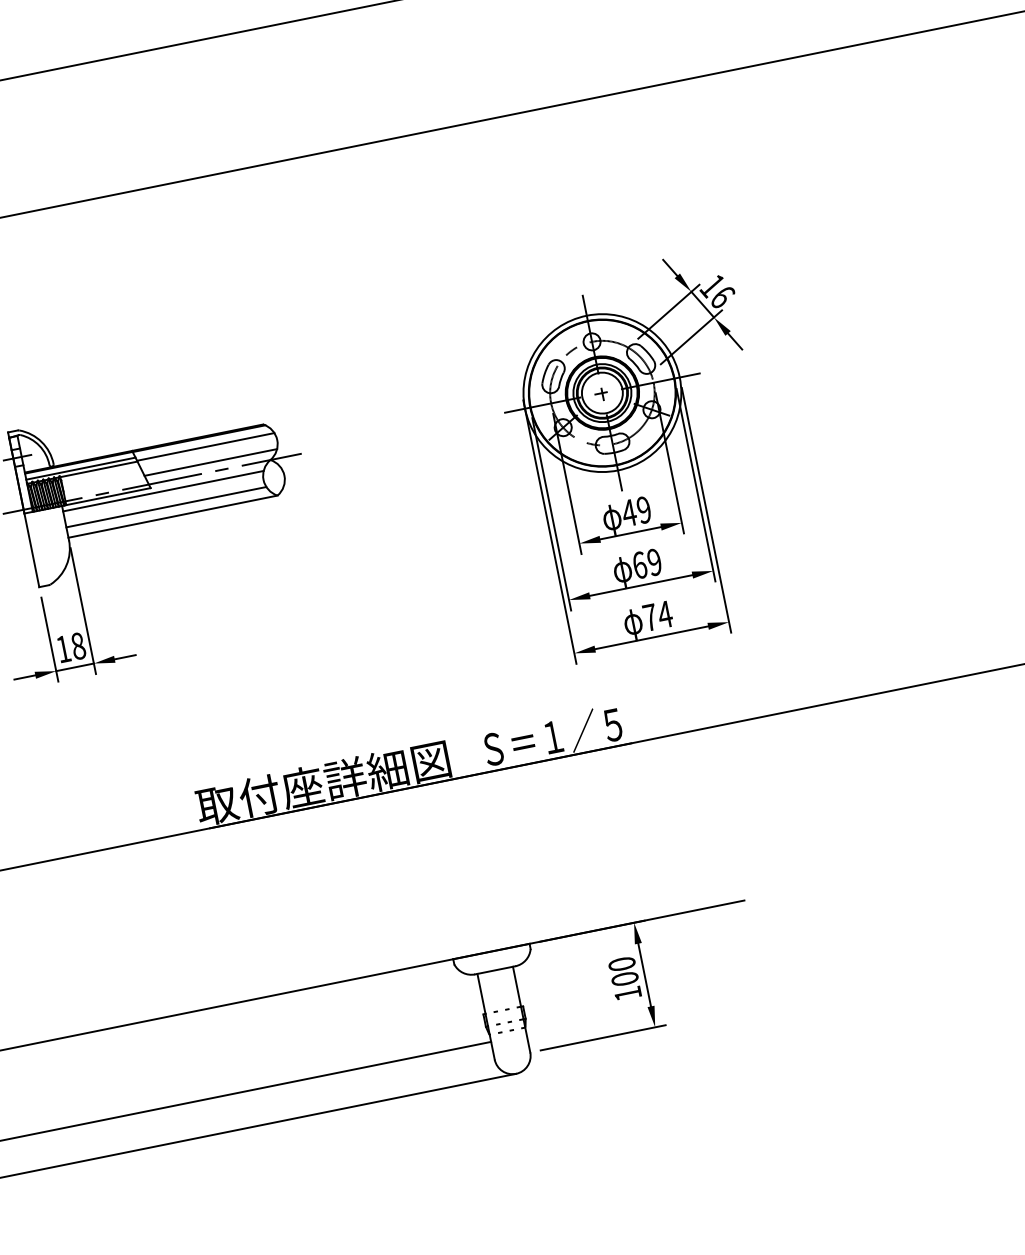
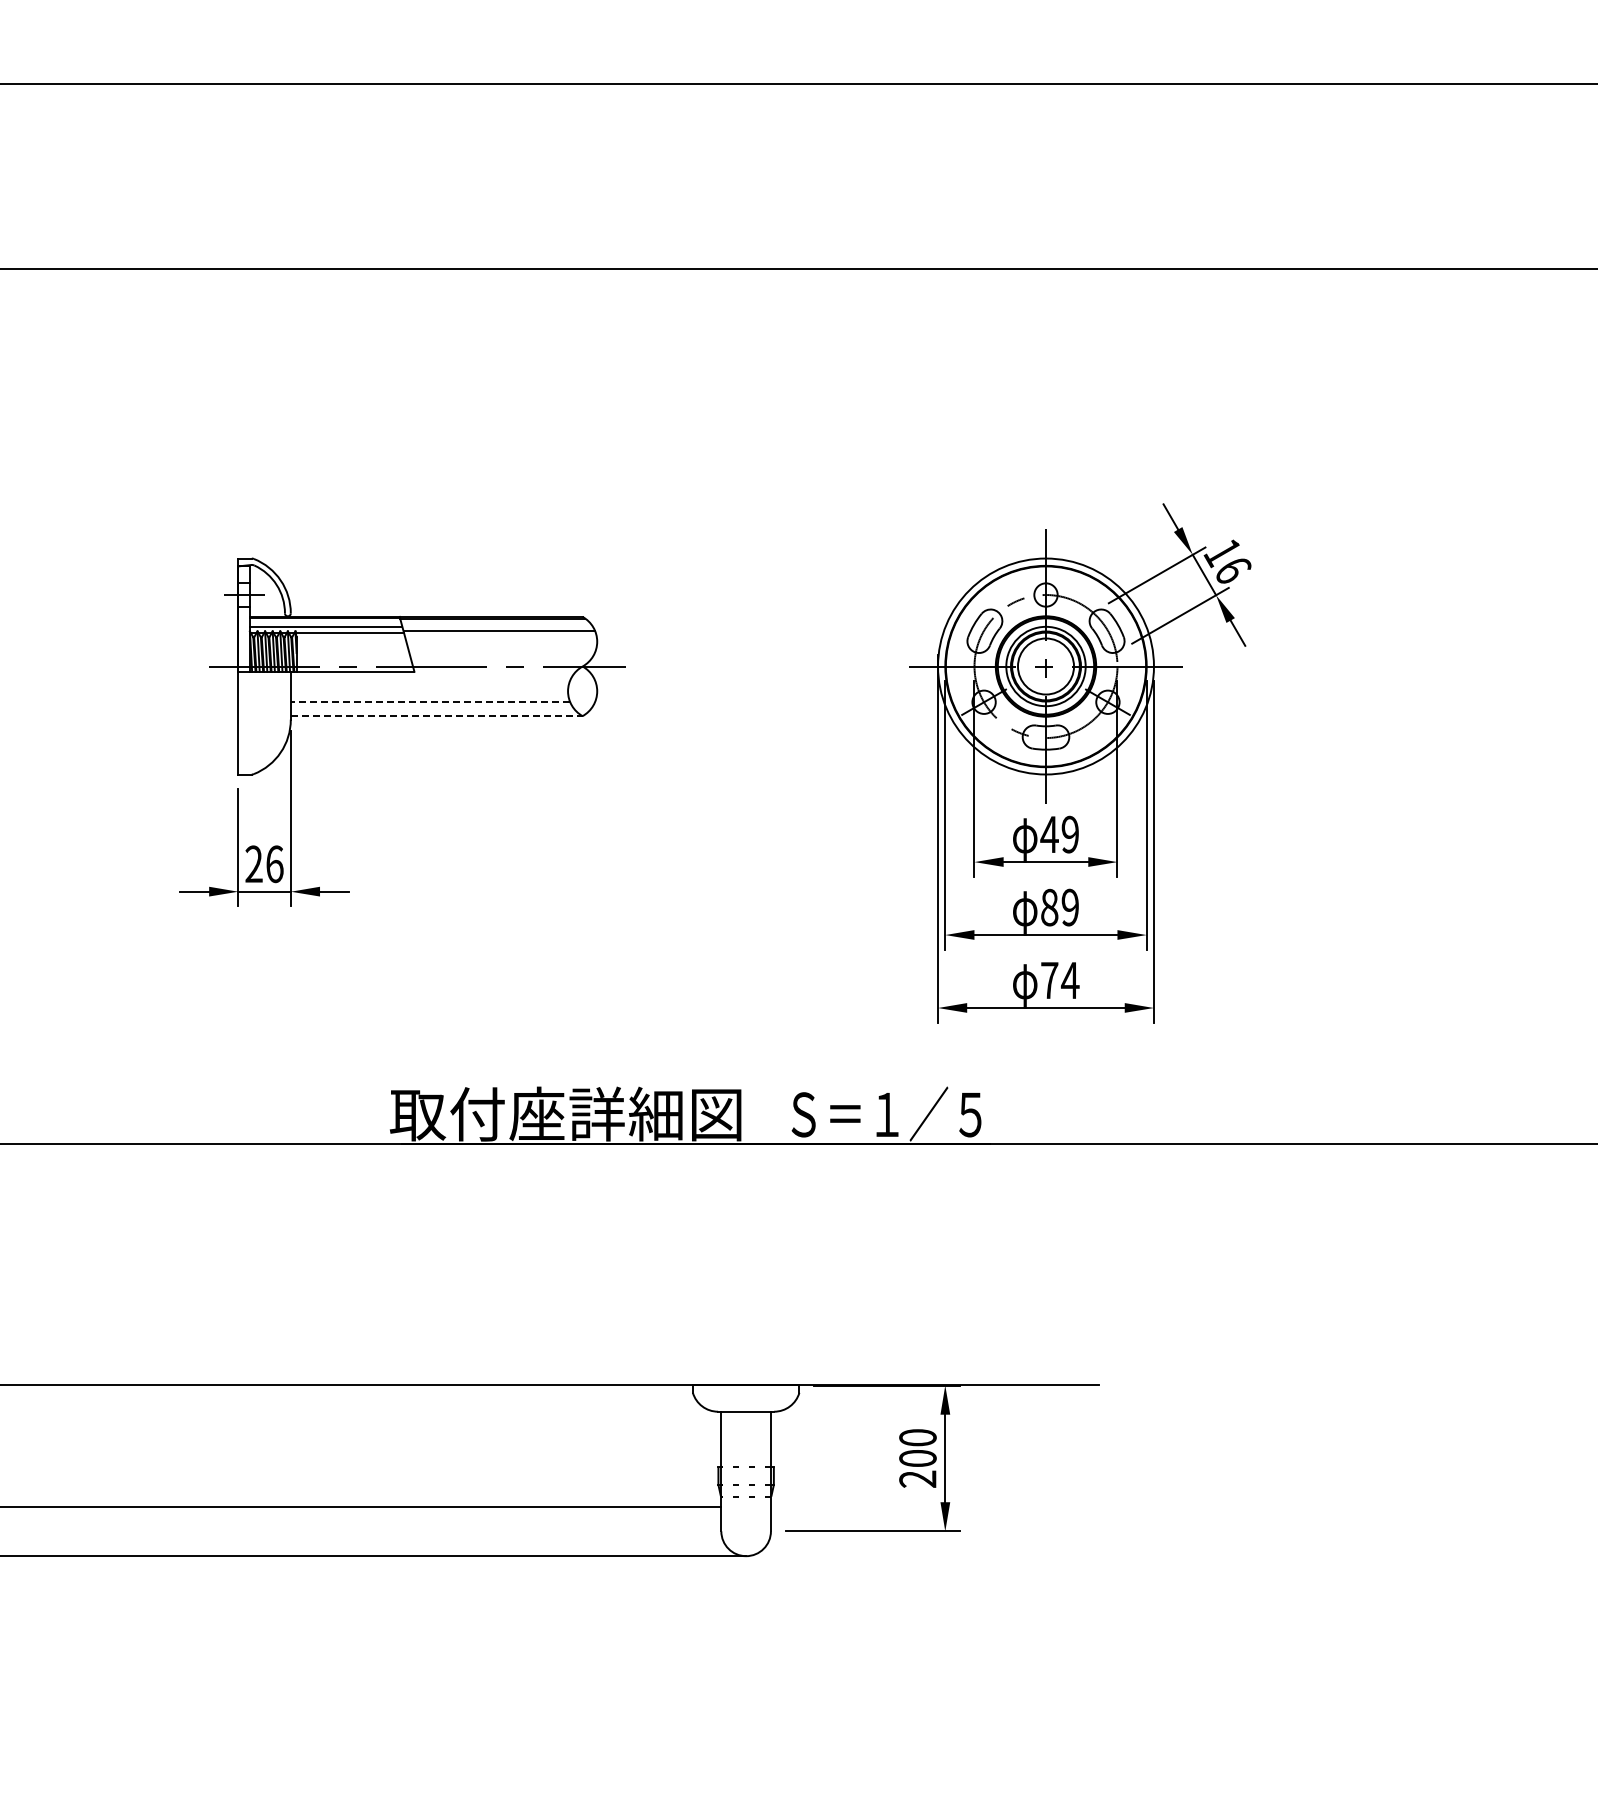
line: (210, 462) -> (501, 653), removed
line: (163, 491) -> (430, 679), removed
line: (166, 507) -> (430, 701), solid -> dashed
line: (172, 516) -> (436, 716), solid -> dashed
text: (639, 565) -> (1049, 907), 69 -> 89
text: (71, 647) -> (264, 864), 18 -> 26
text: (627, 993) -> (917, 1478), 100 -> 200

